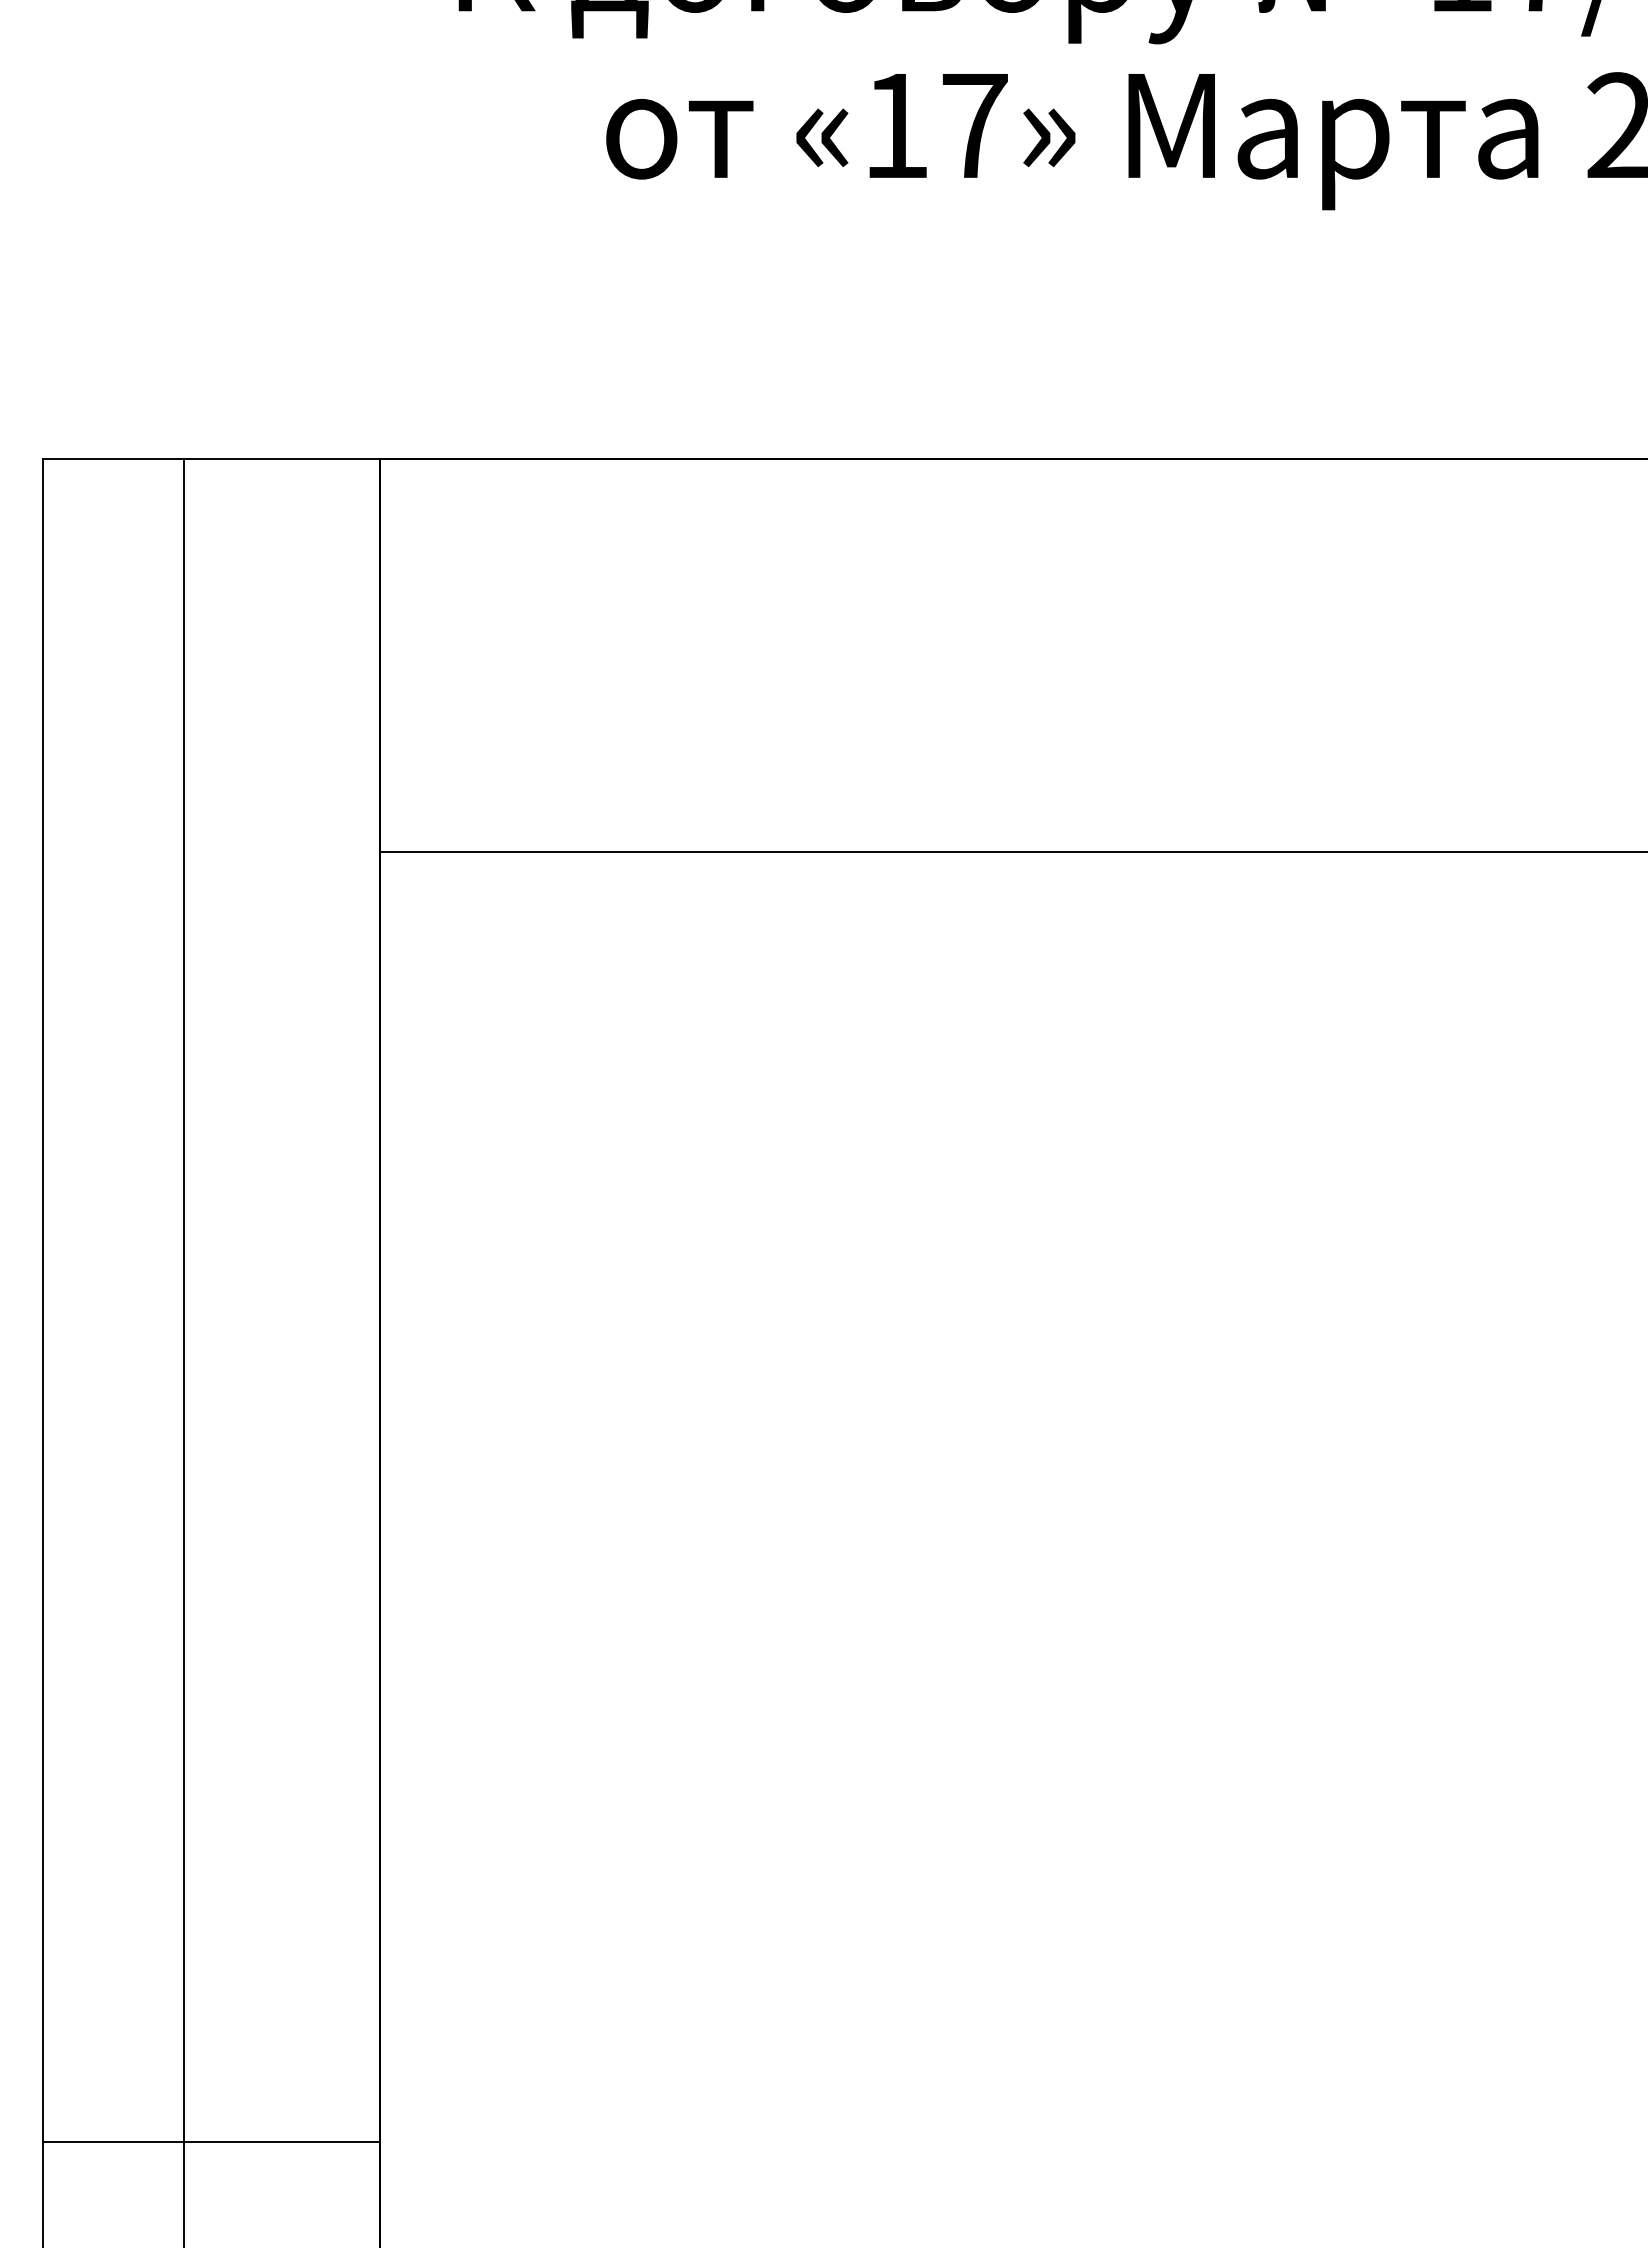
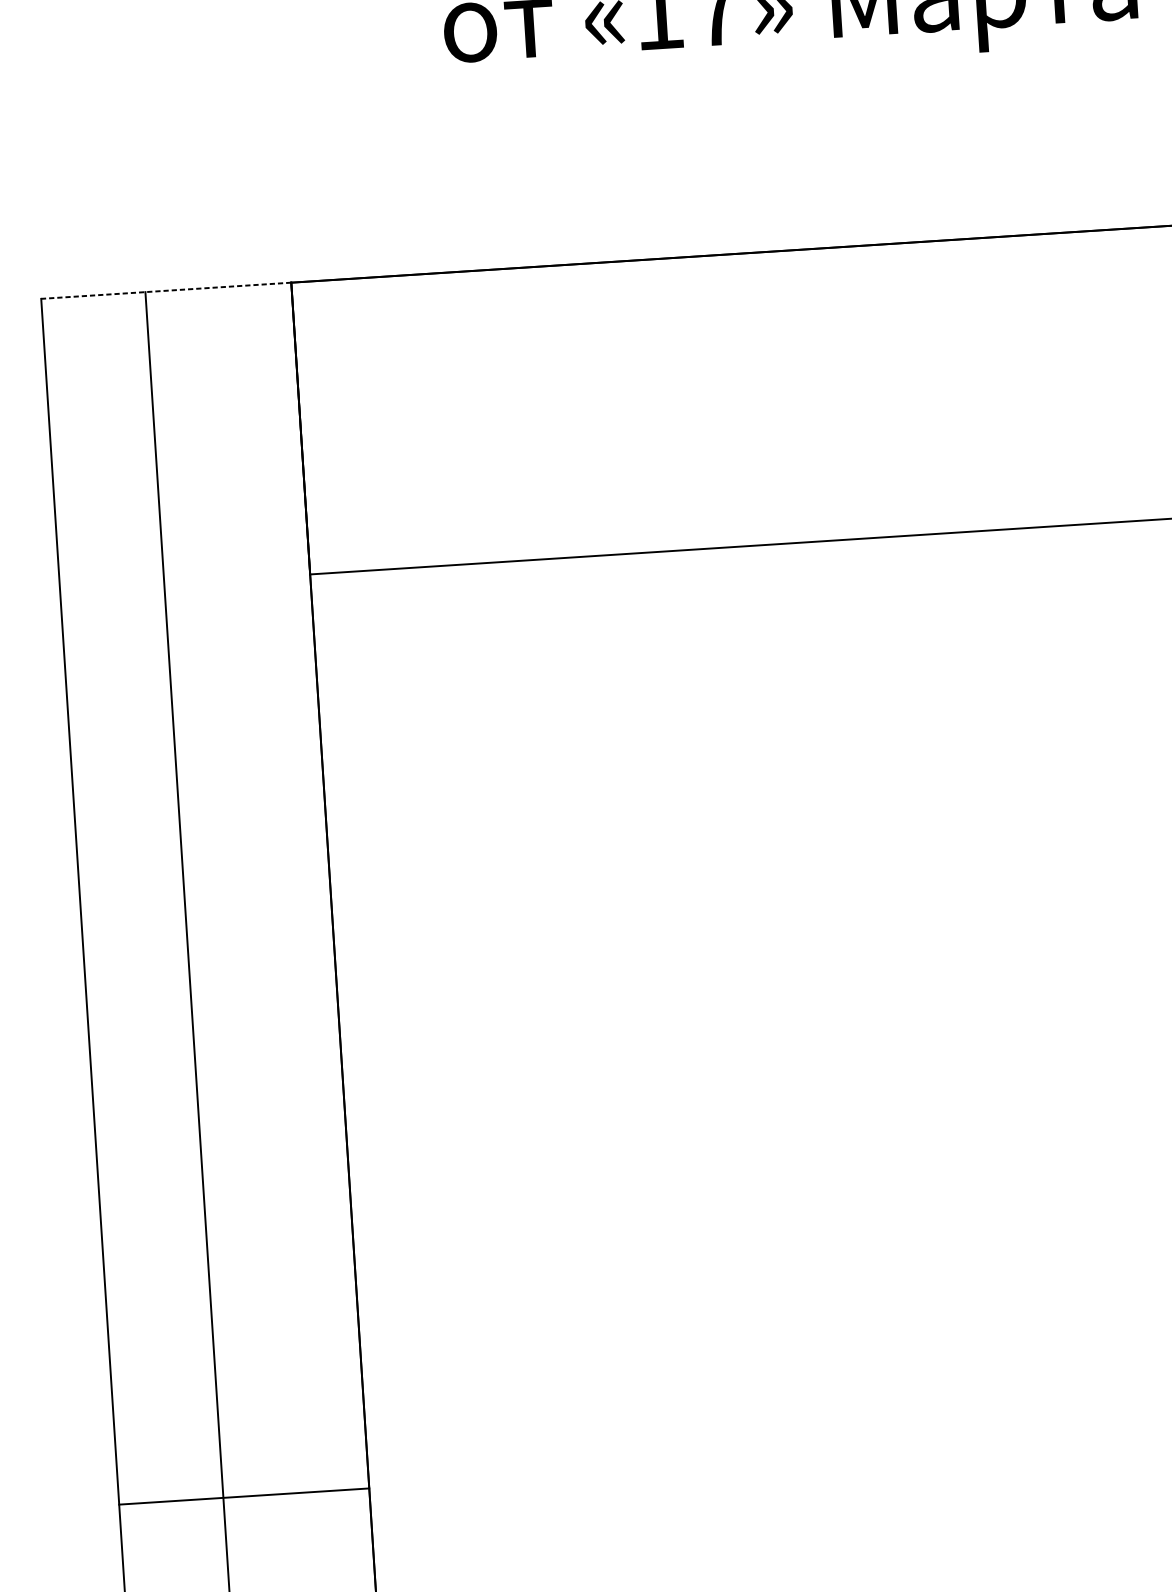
line: (211, 458) -> (166, 290), solid -> dashed
line: (211, 2141) -> (244, 1496), moved

